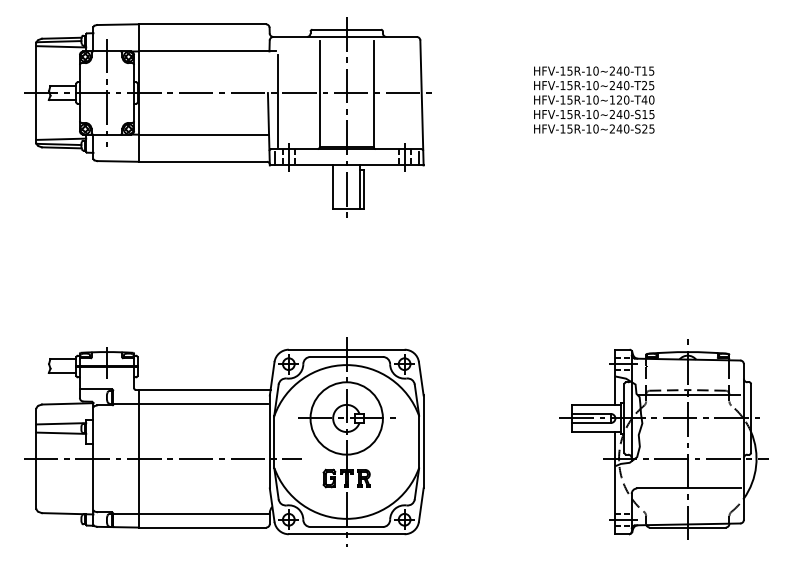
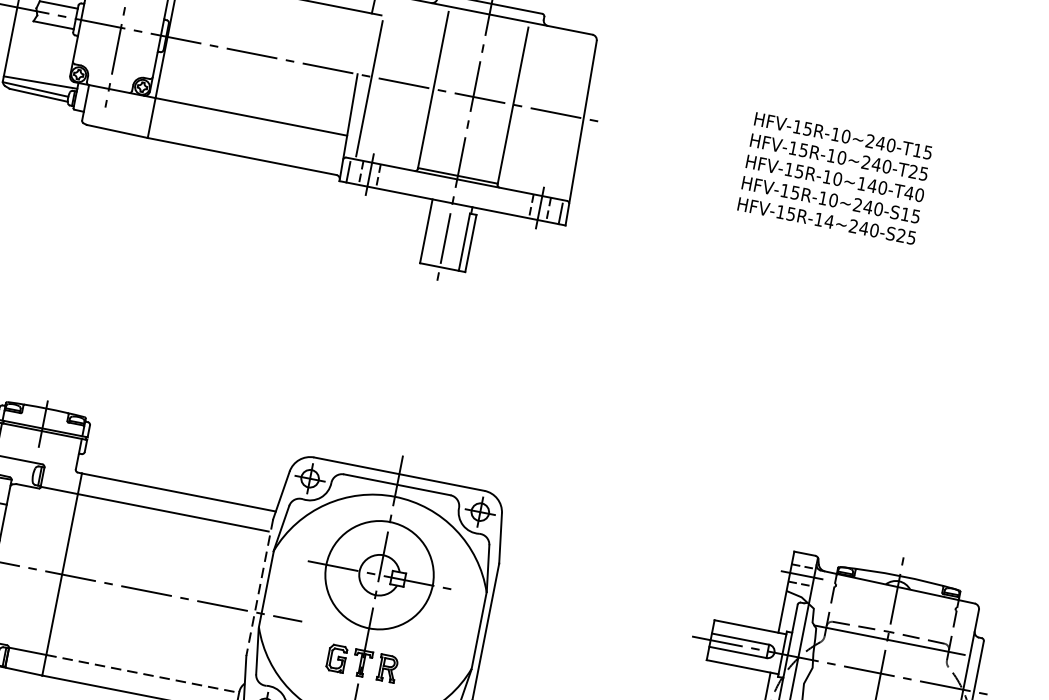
text: (619, 99) -> (872, 185), HFV-15R-10~120-T40 -> HFV-15R-10~140-T40
text: (595, 128) -> (828, 220), HFV-15R-10~240-S25 -> HFV-15R-14~240-S25
line: (269, 442) -> (259, 588), solid -> dashed
line: (204, 513) -> (143, 673), solid -> dashed

